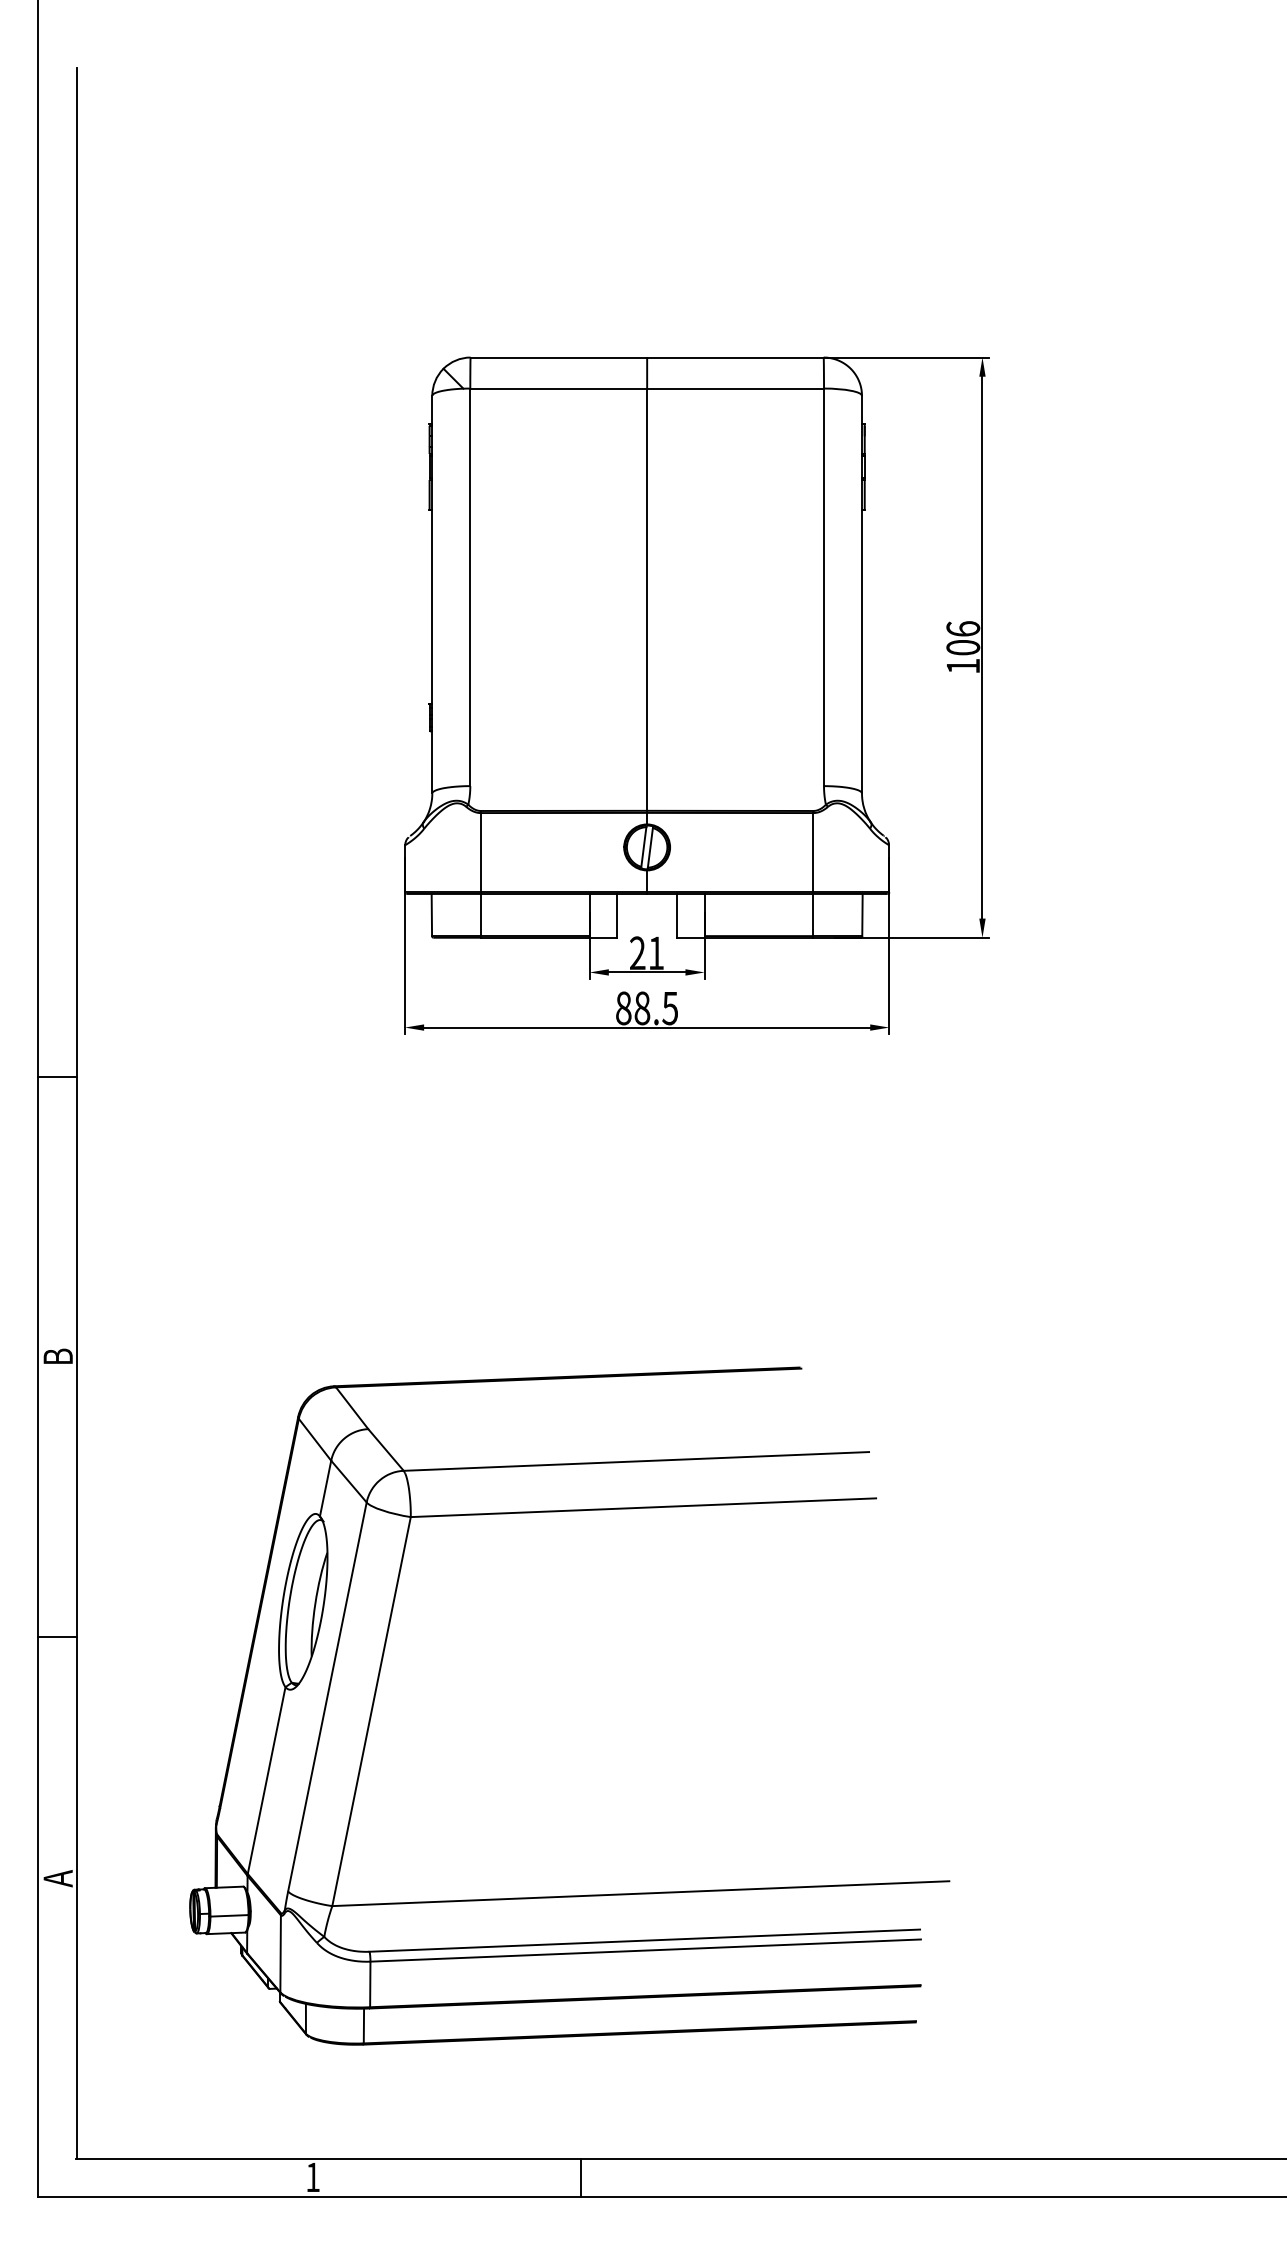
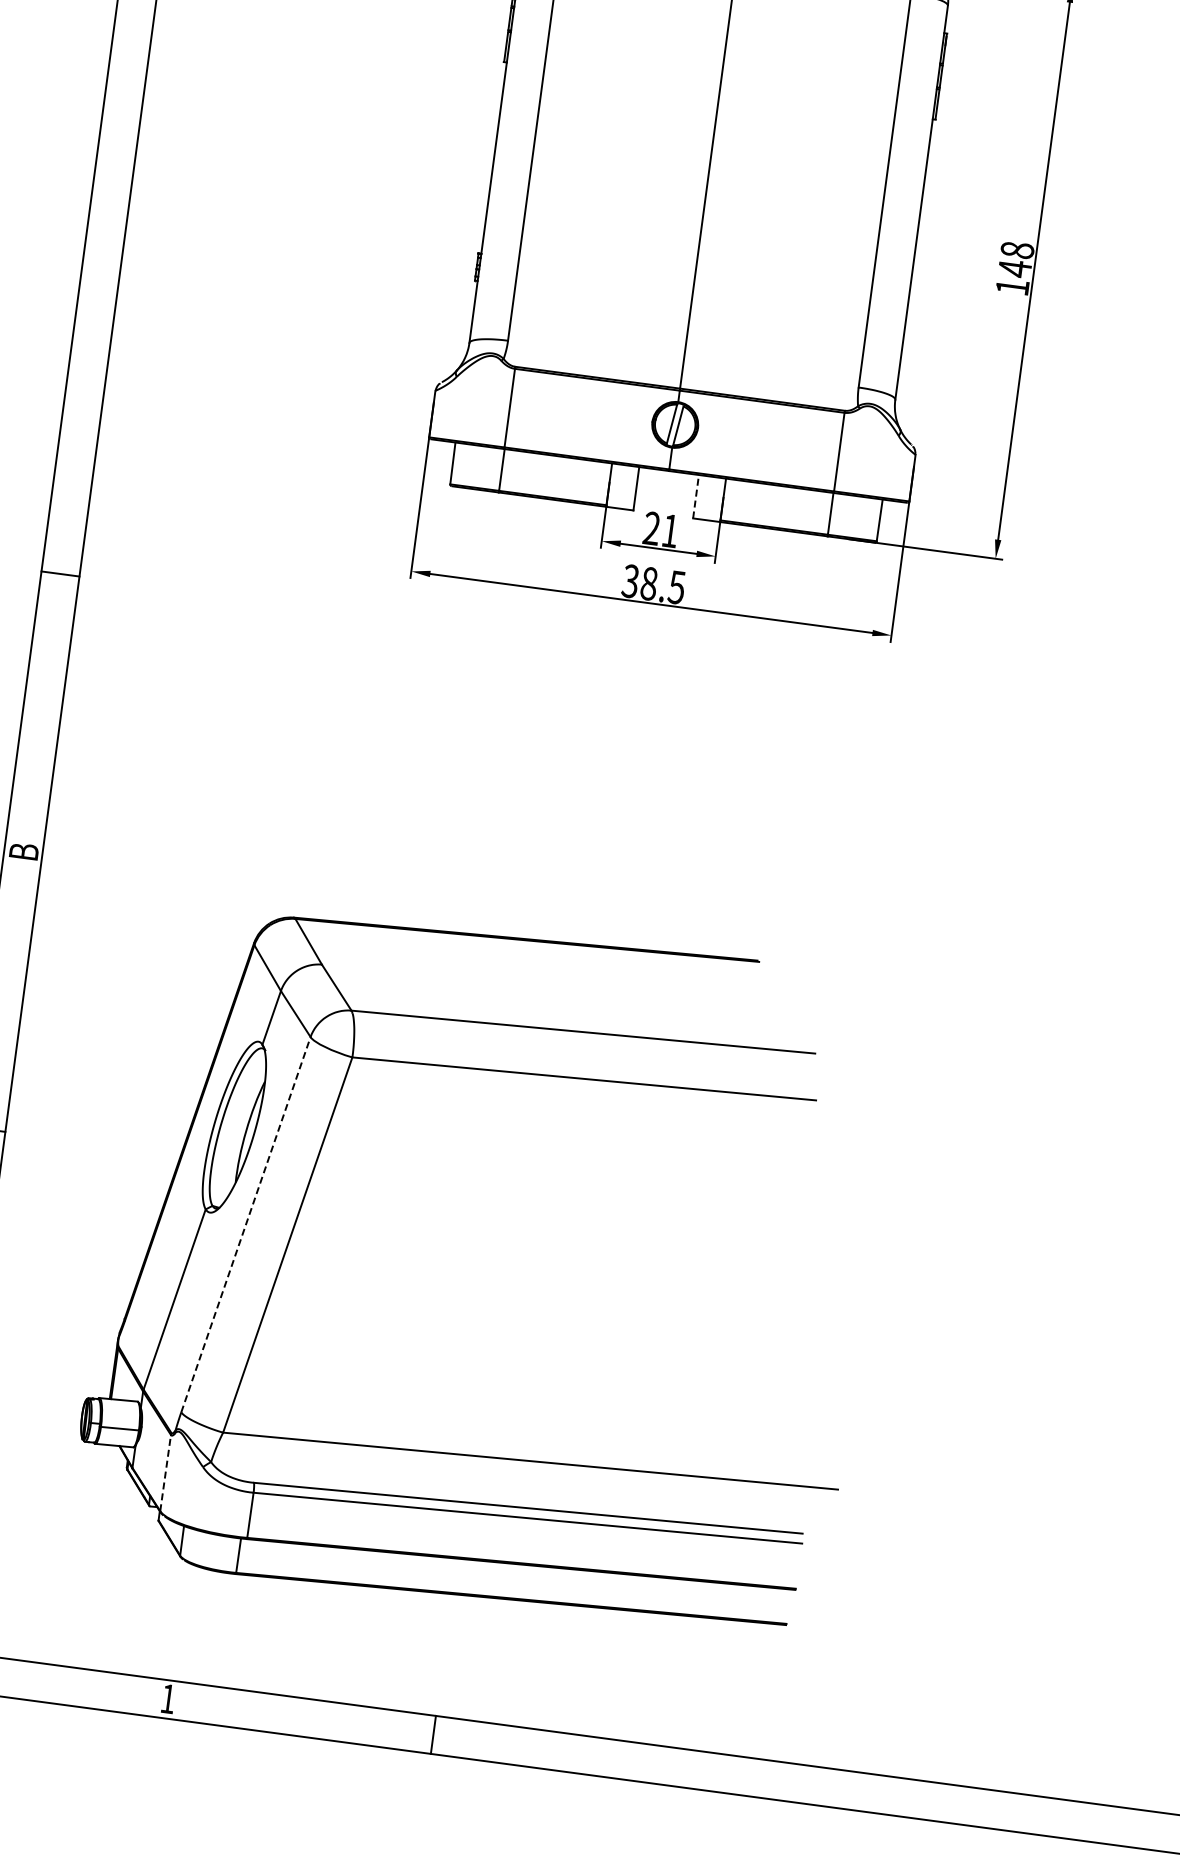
text: (963, 638) -> (1016, 259), 106 -> 148
line: (677, 915) -> (696, 496), solid -> dashed
text: (623, 1008) -> (630, 581), 88.5 -> 38.5
line: (327, 1696) -> (246, 1224), solid -> dashed
line: (280, 1953) -> (165, 1472), solid -> dashed

